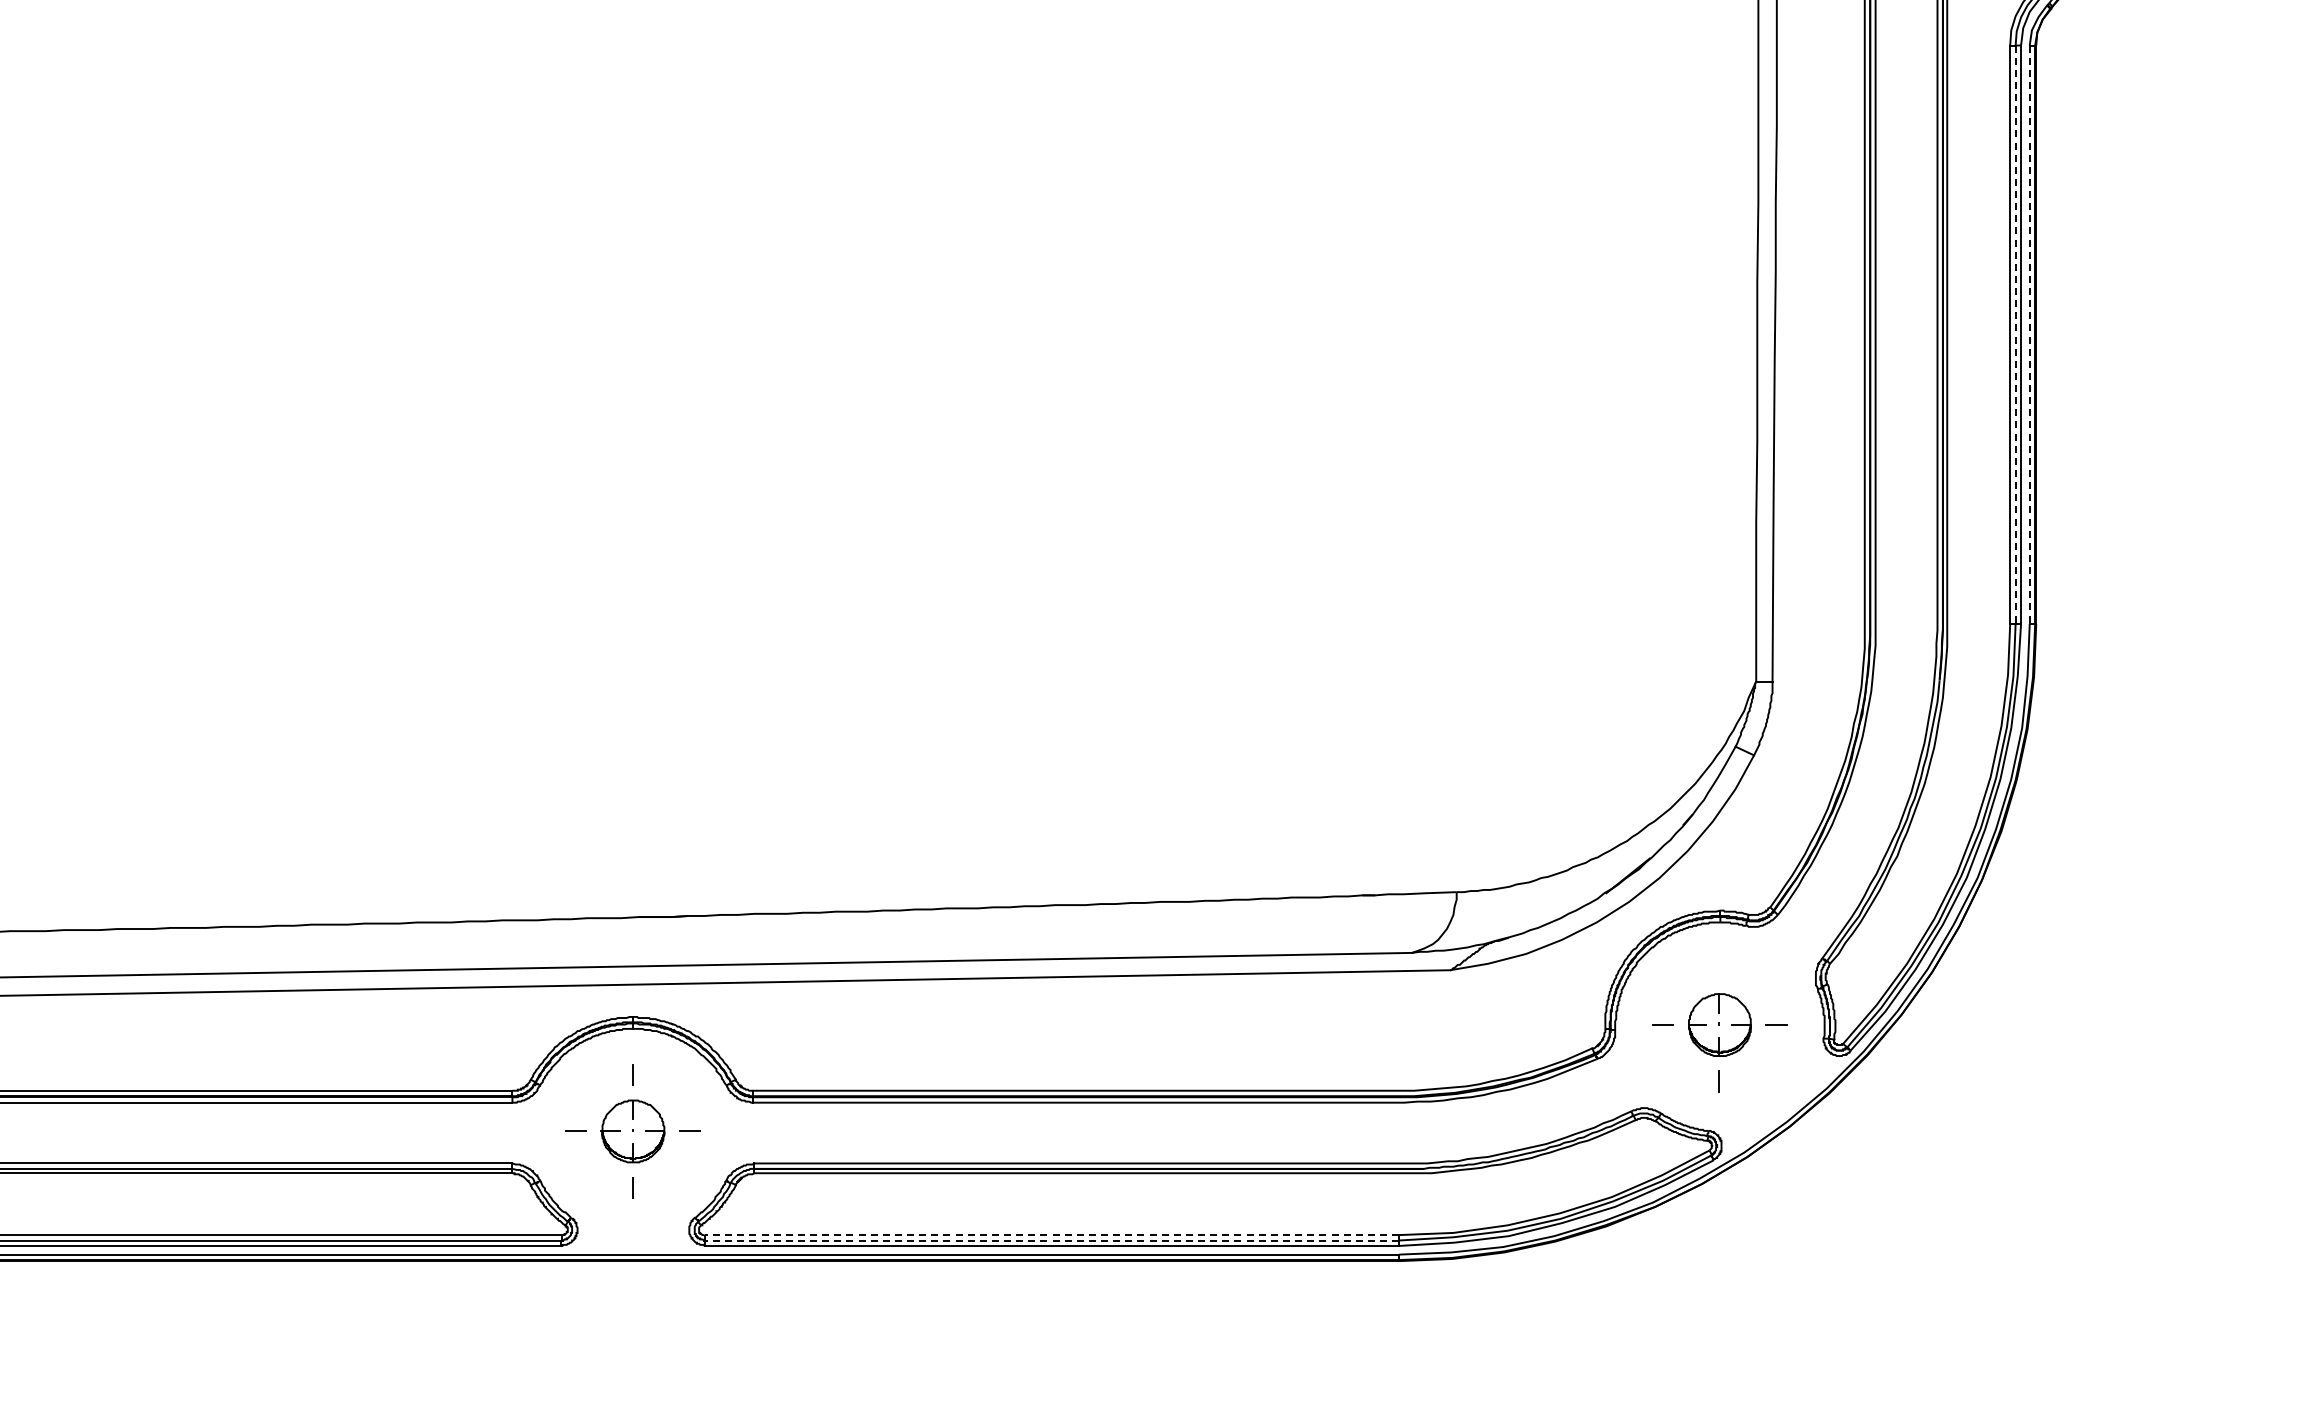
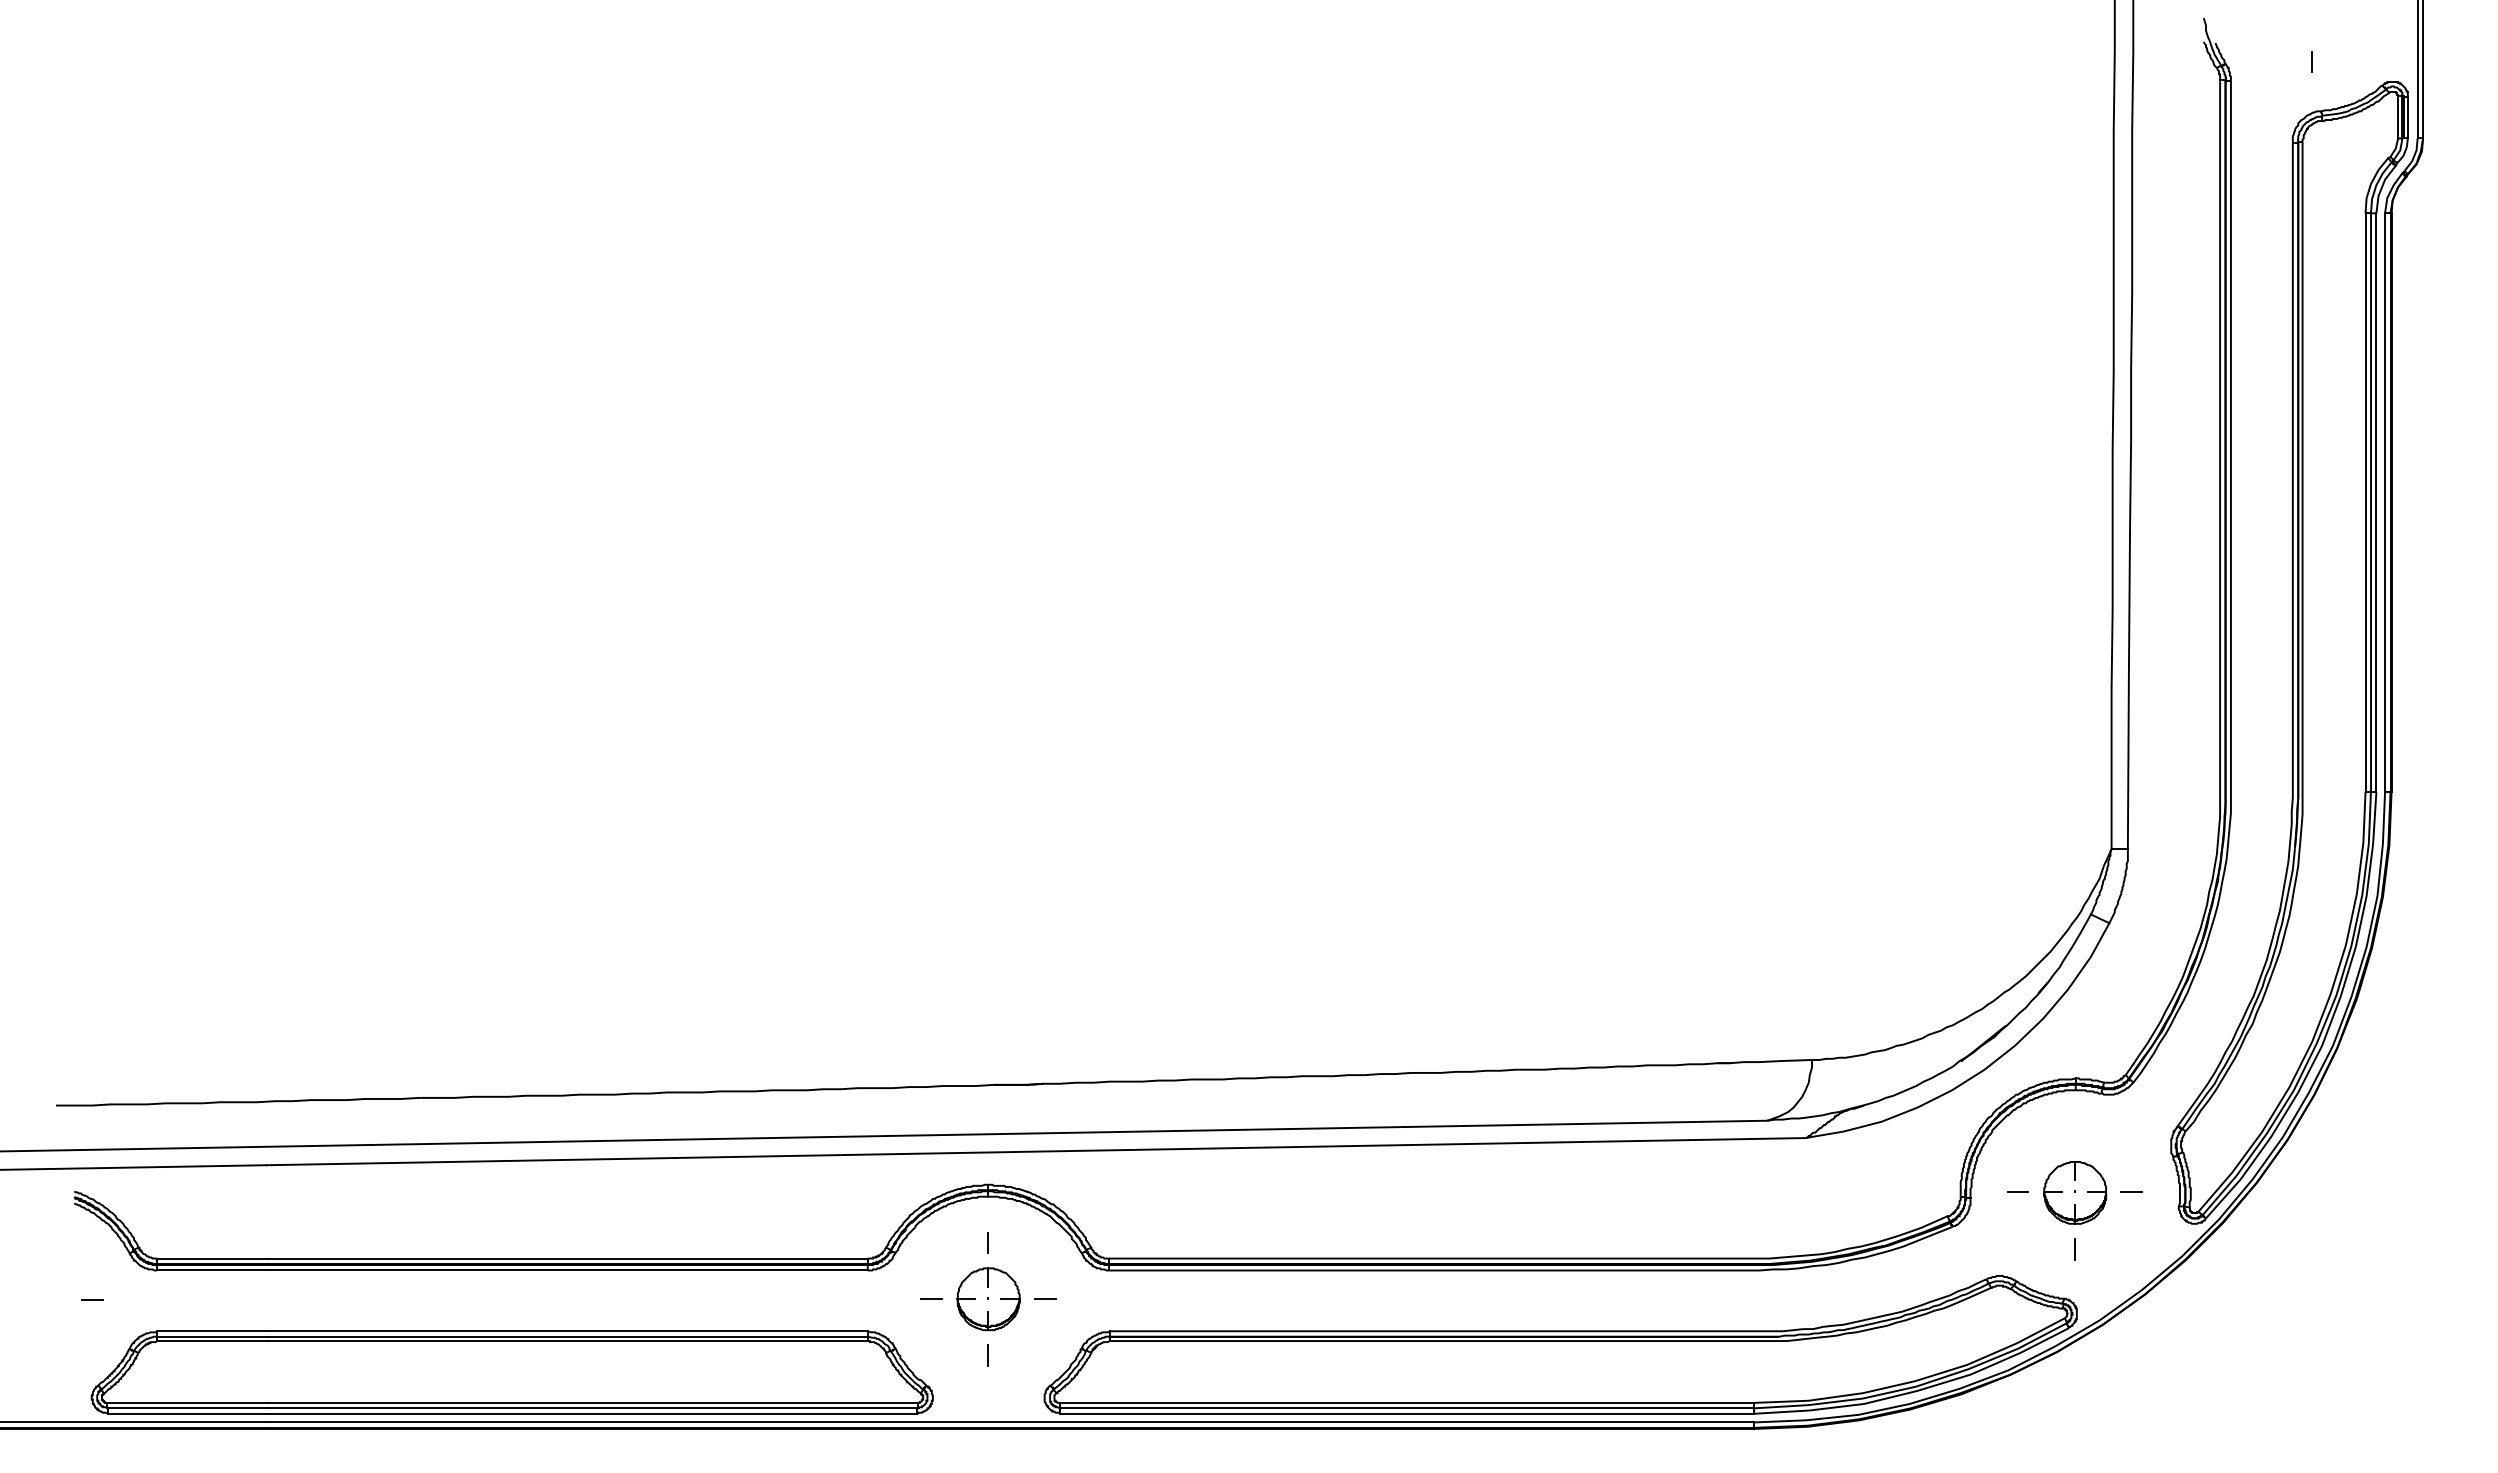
line: (2015, 335) -> (2370, 503), dashed -> solid
line: (2030, 335) -> (2385, 503), dashed -> solid
line: (1051, 1234) -> (1406, 1402), dashed -> solid
line: (1051, 1240) -> (1406, 1408), dashed -> solid

